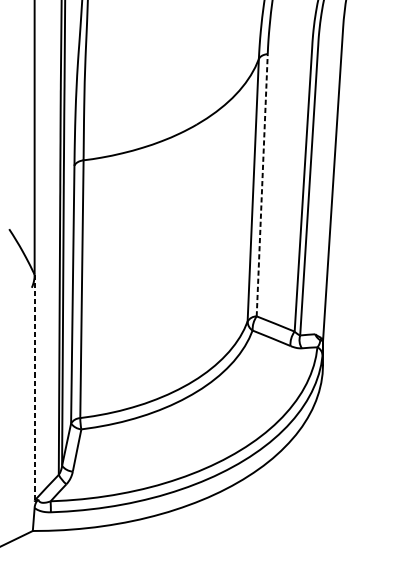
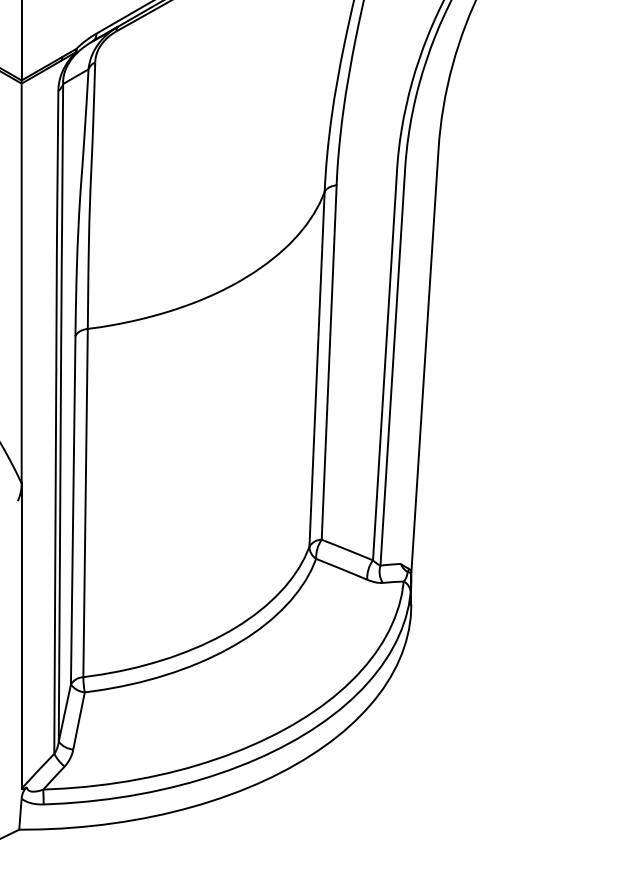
line: (262, 185) -> (329, 362), dashed -> solid
line: (34, 387) -> (21, 636), dashed -> solid

